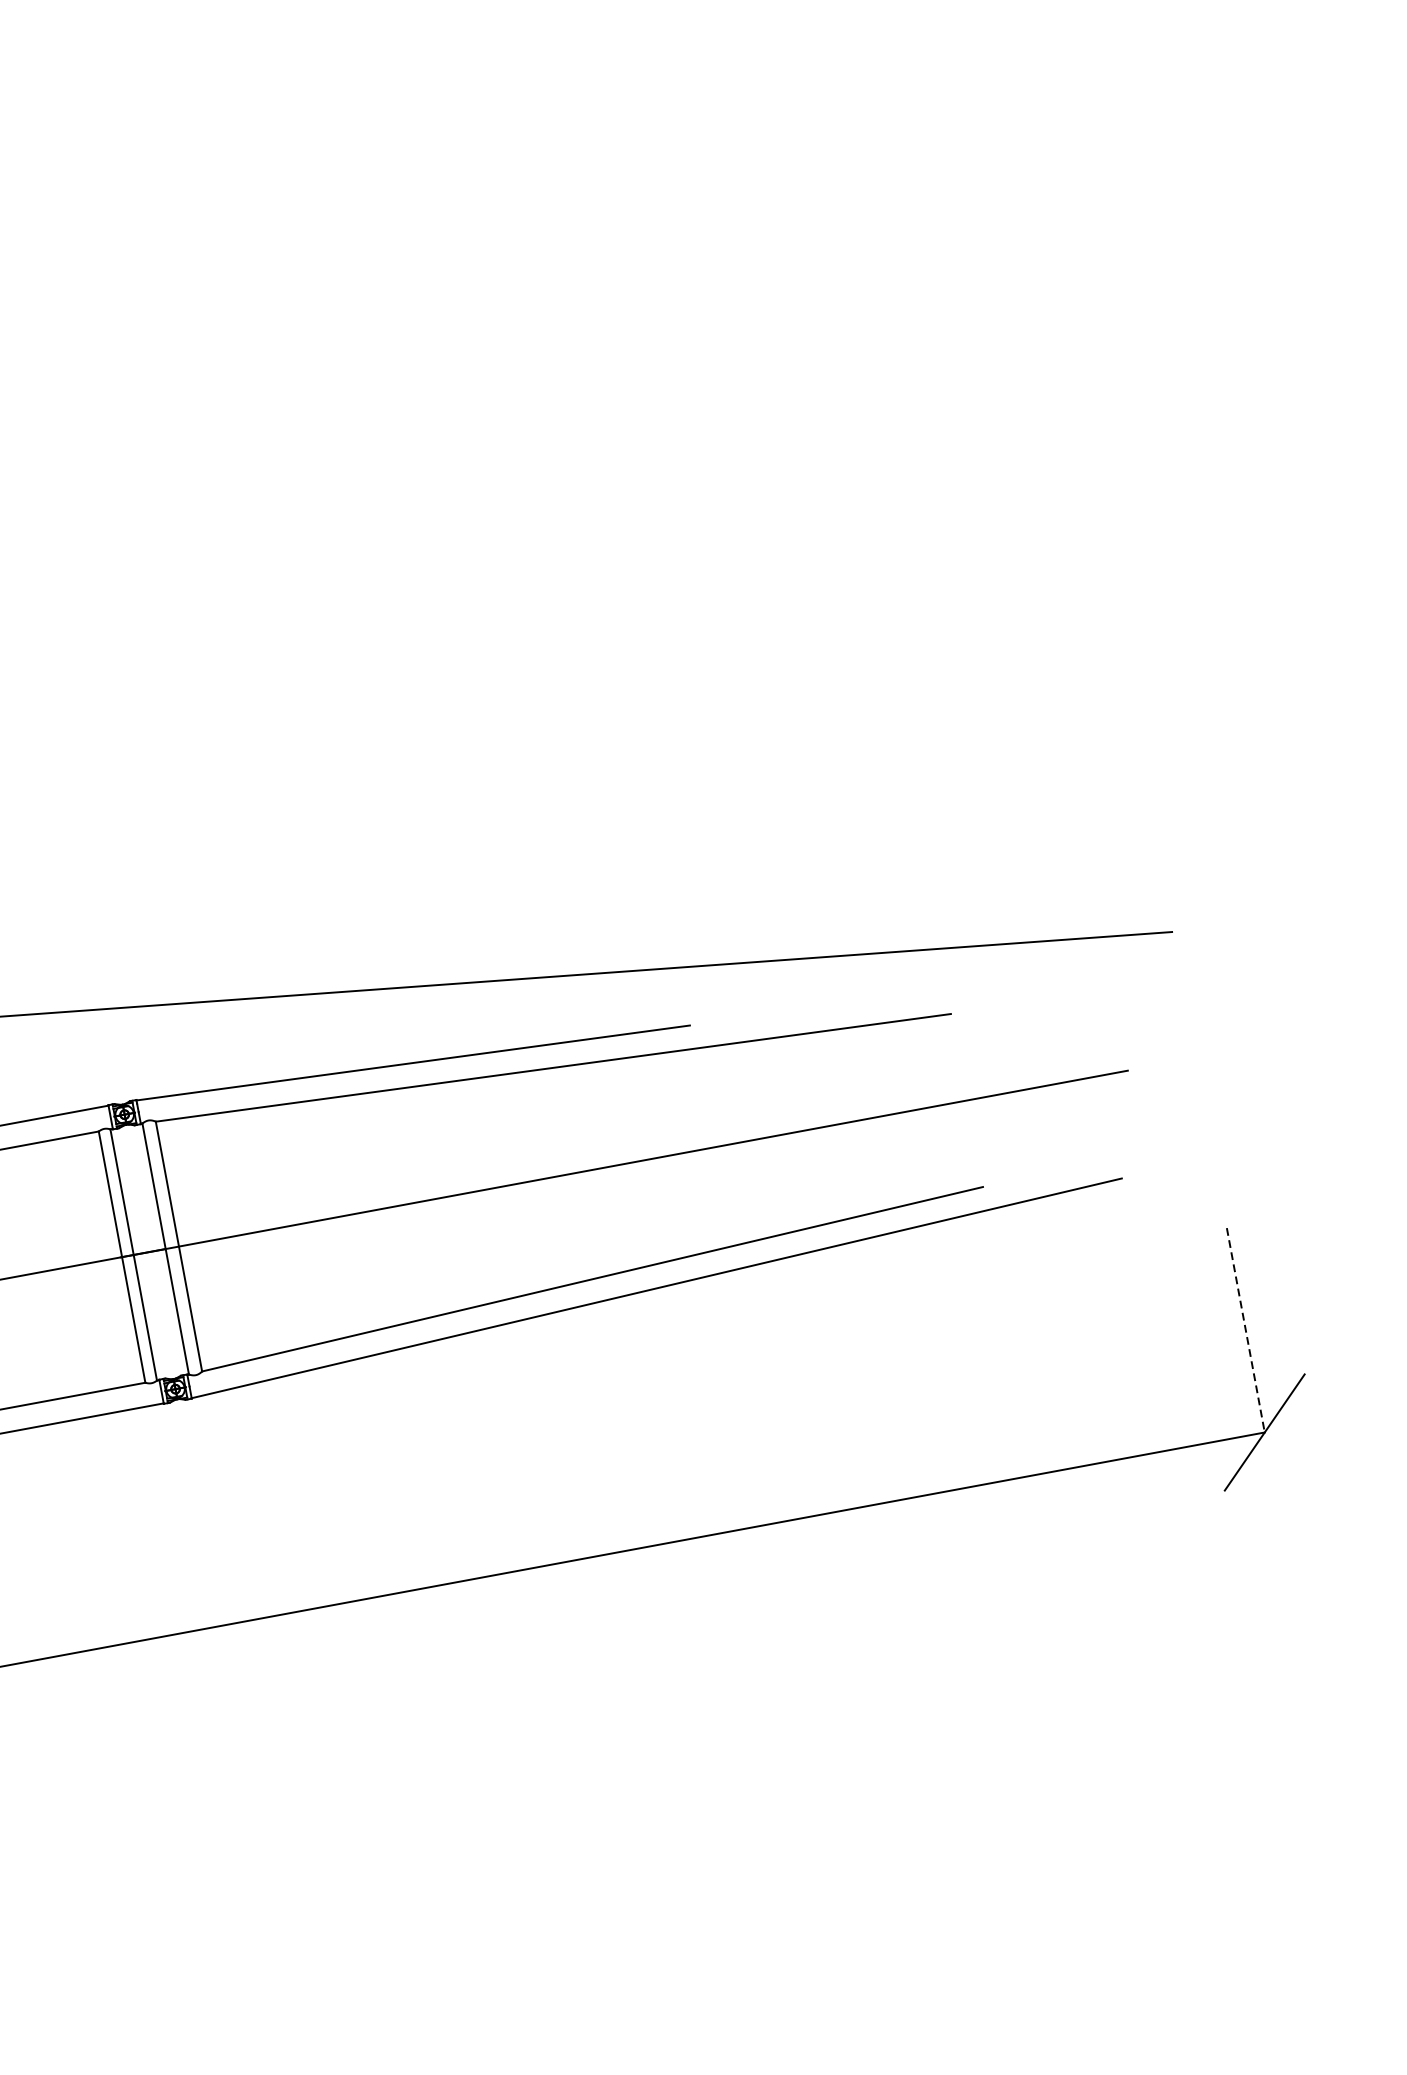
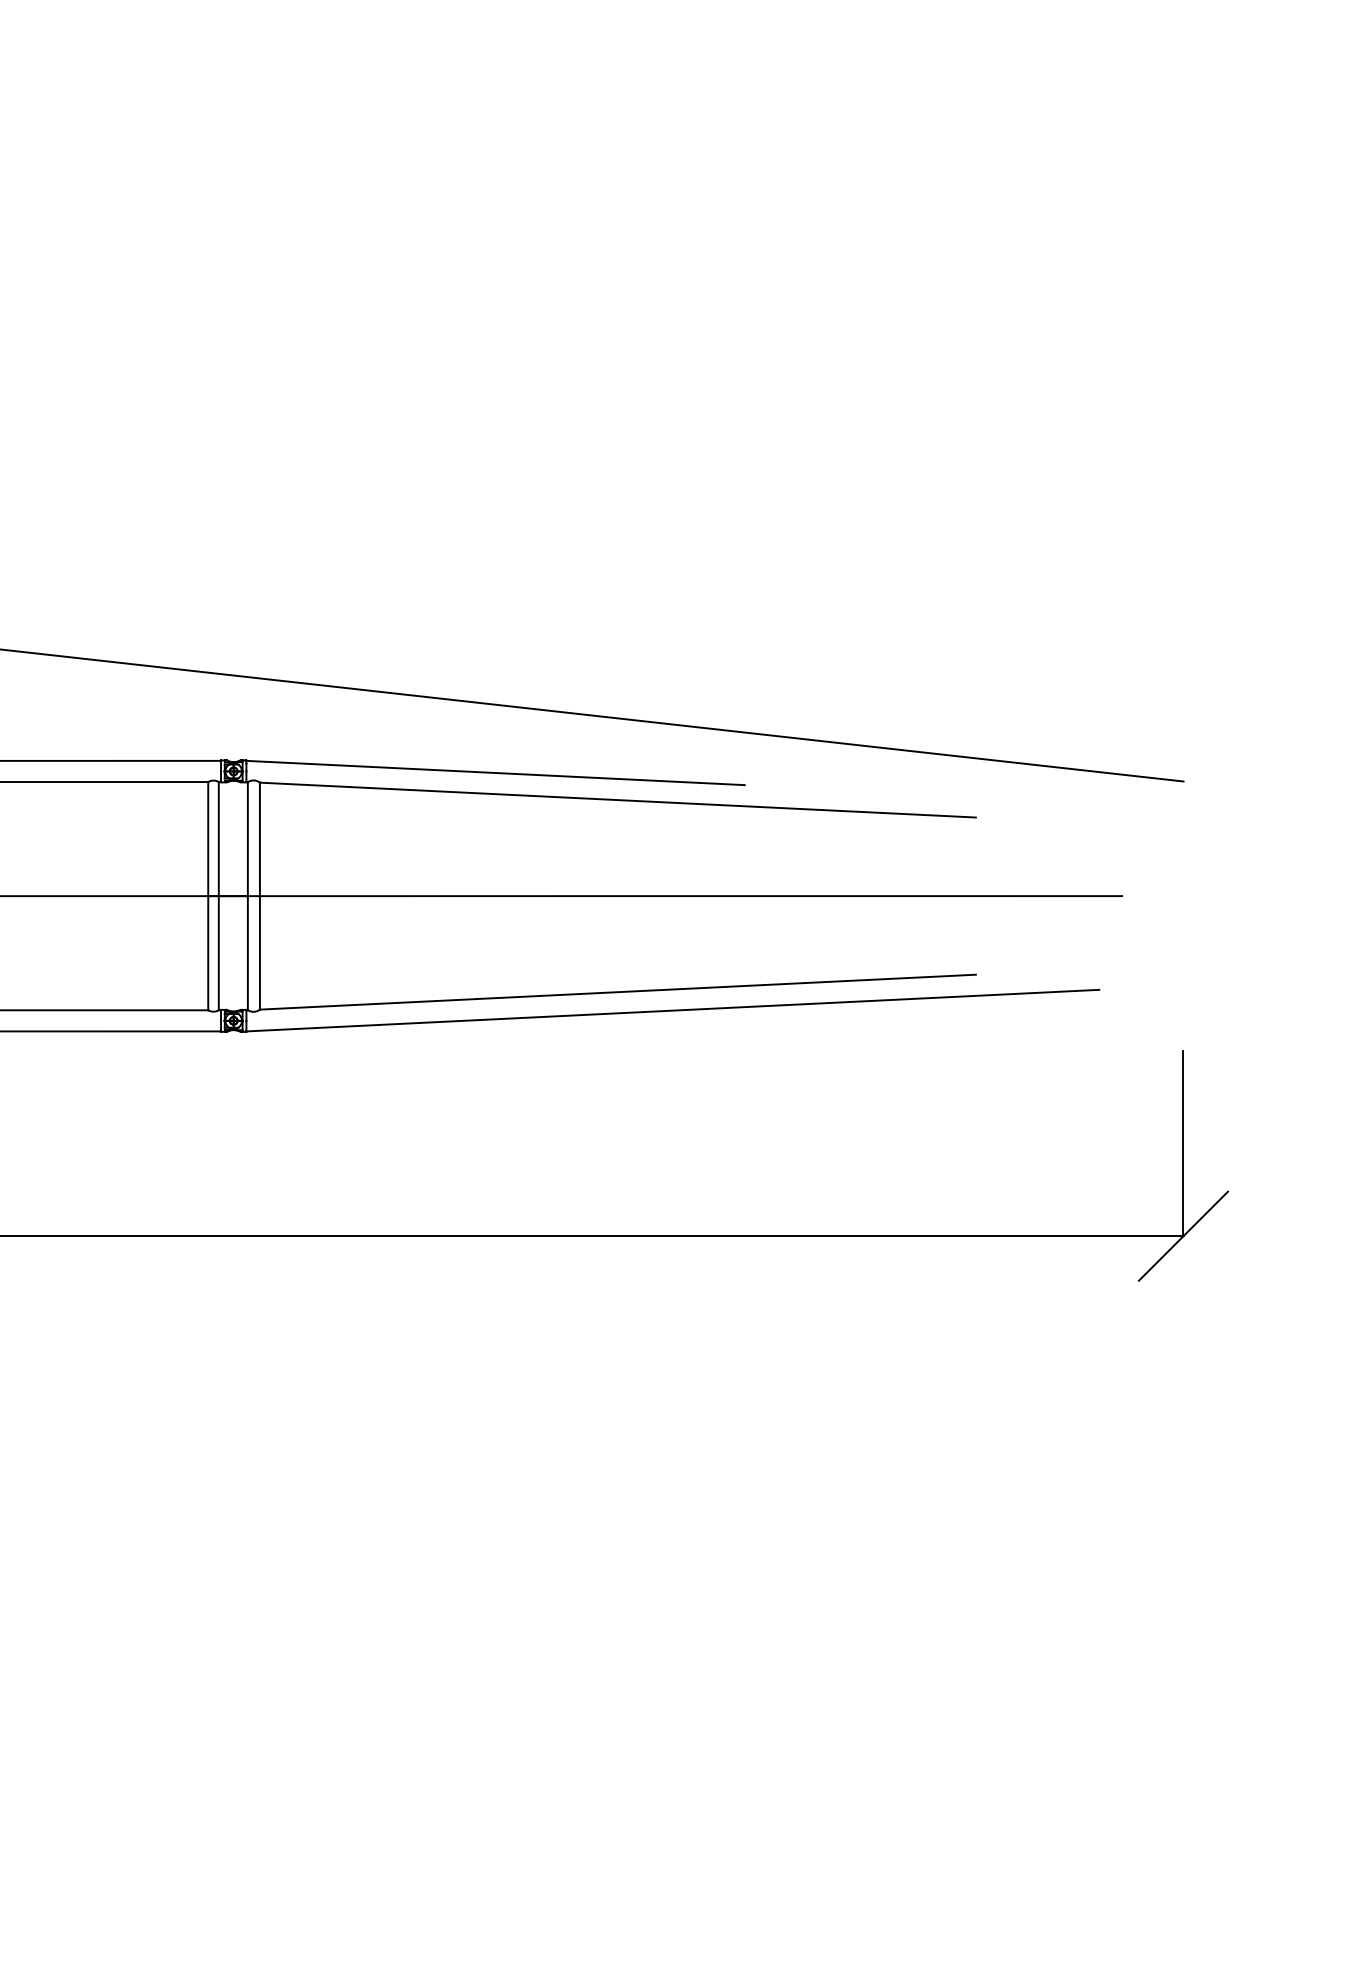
line: (1245, 1330) -> (1183, 1143), dashed -> solid

